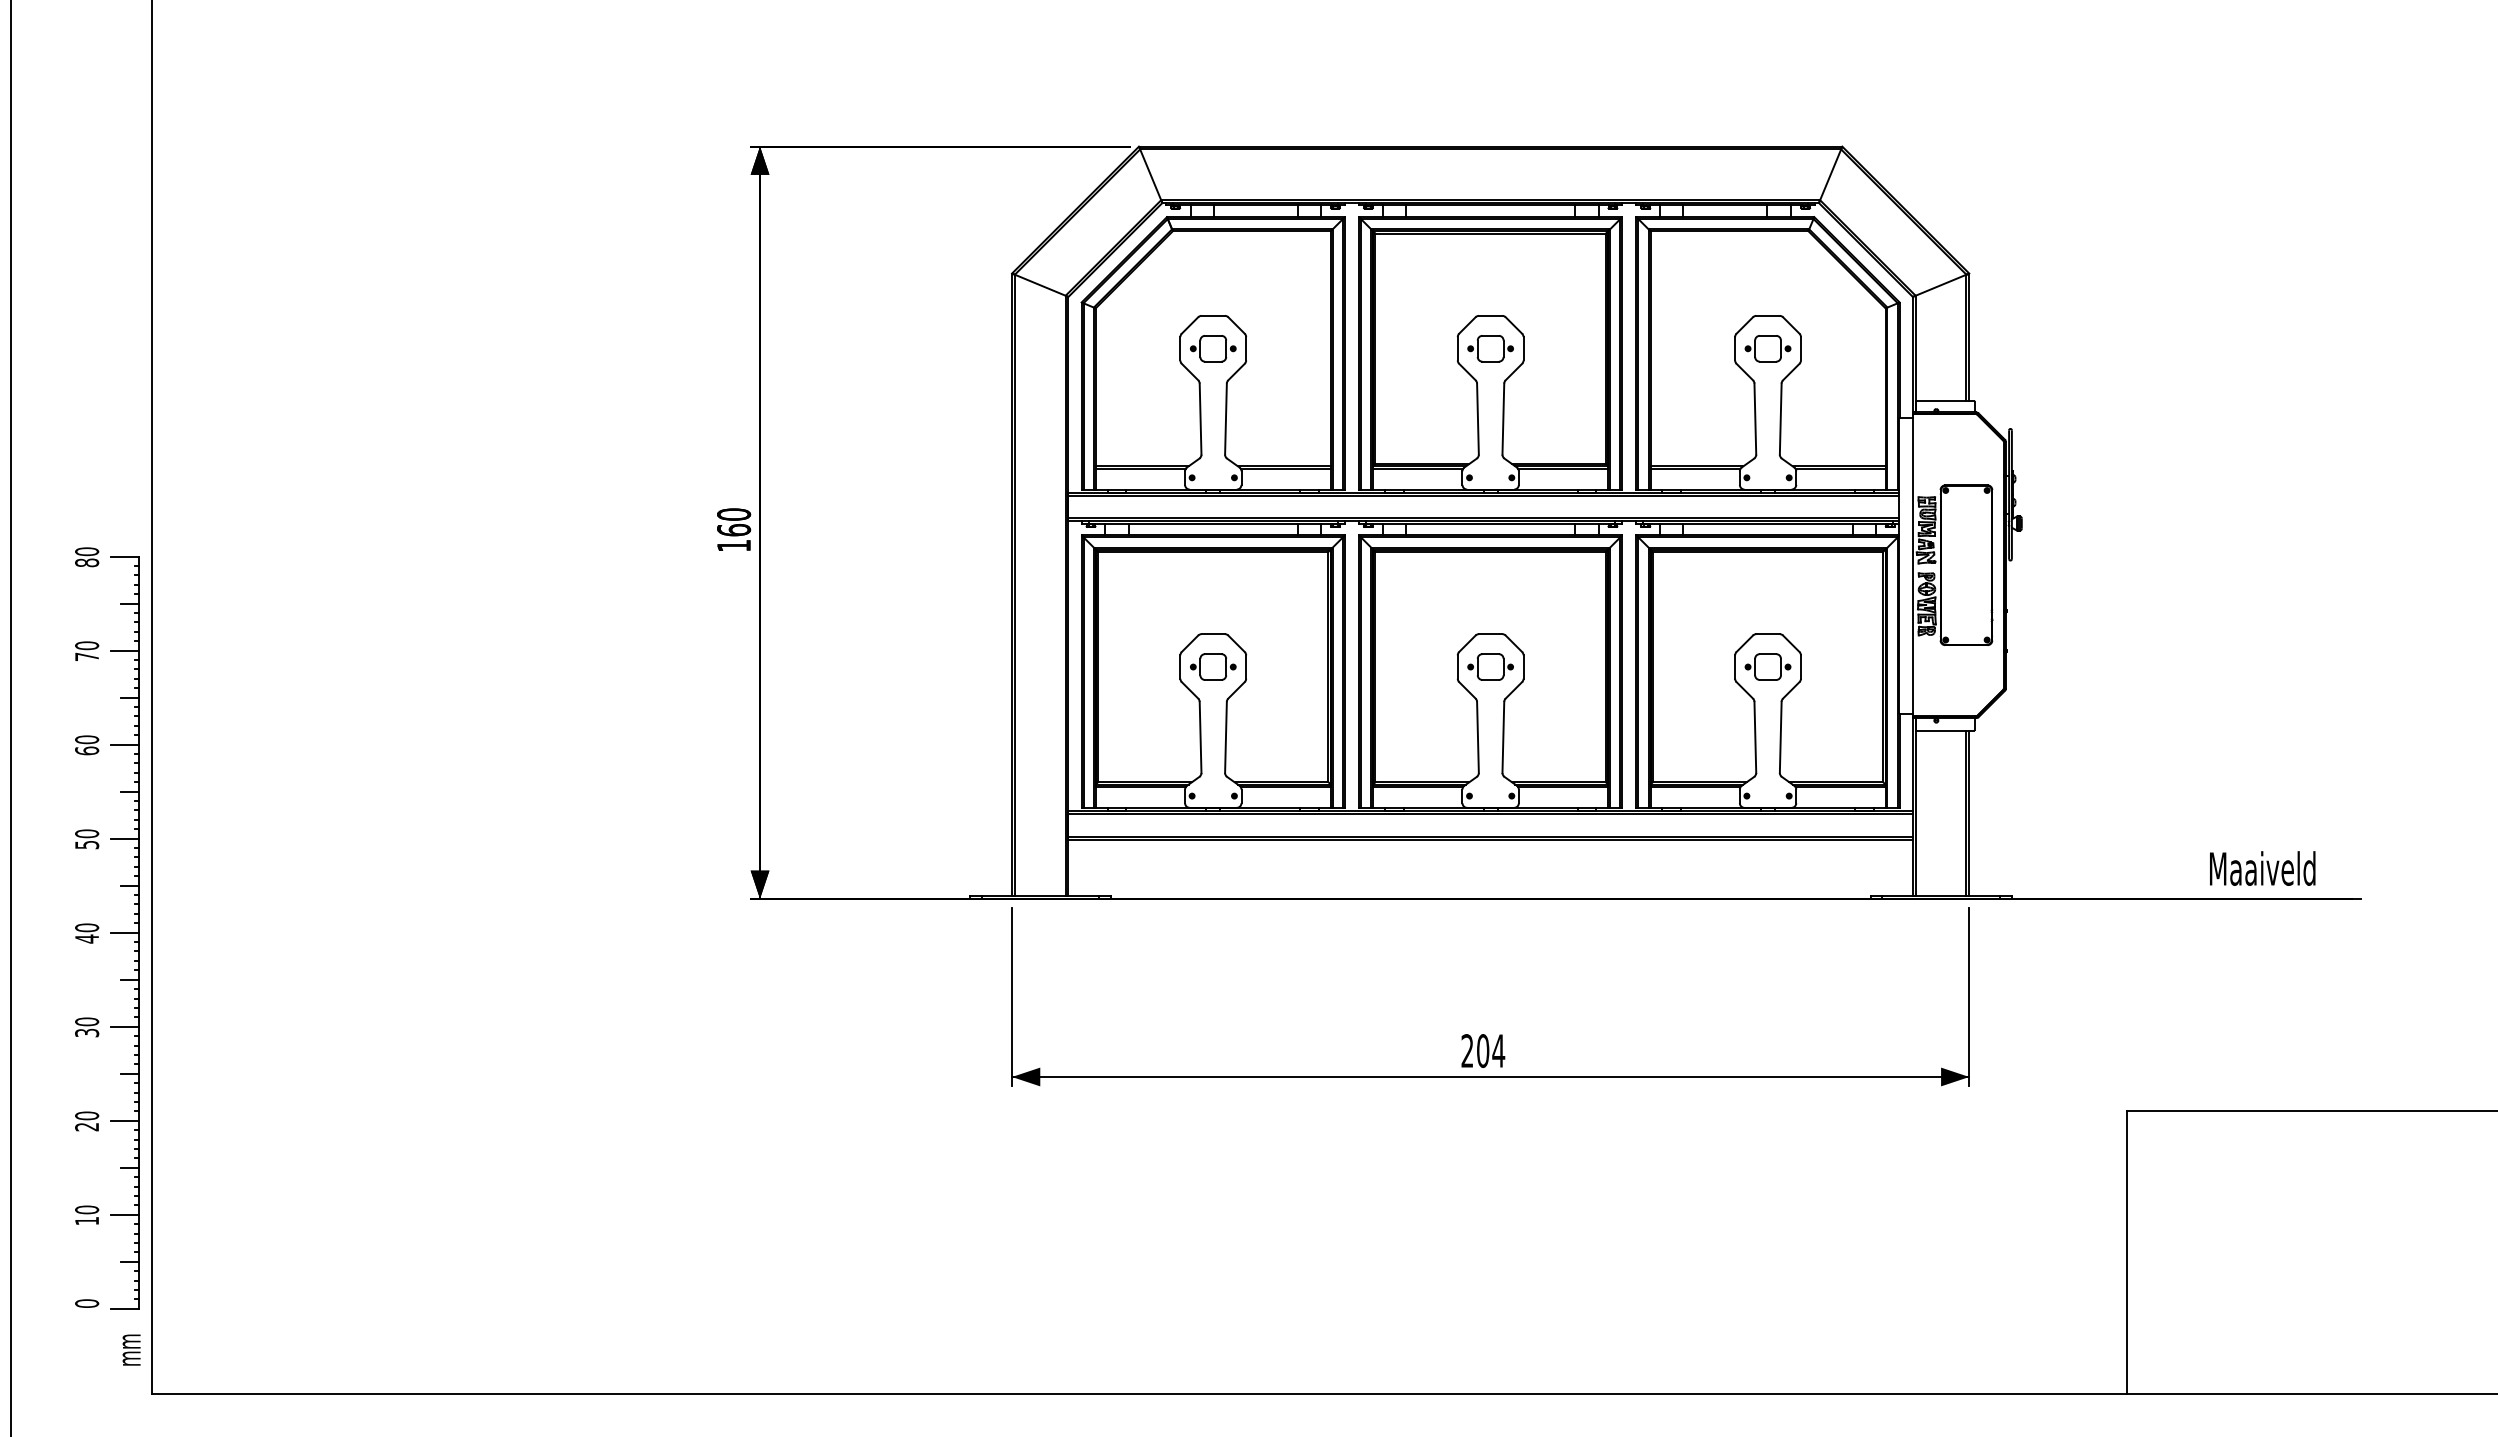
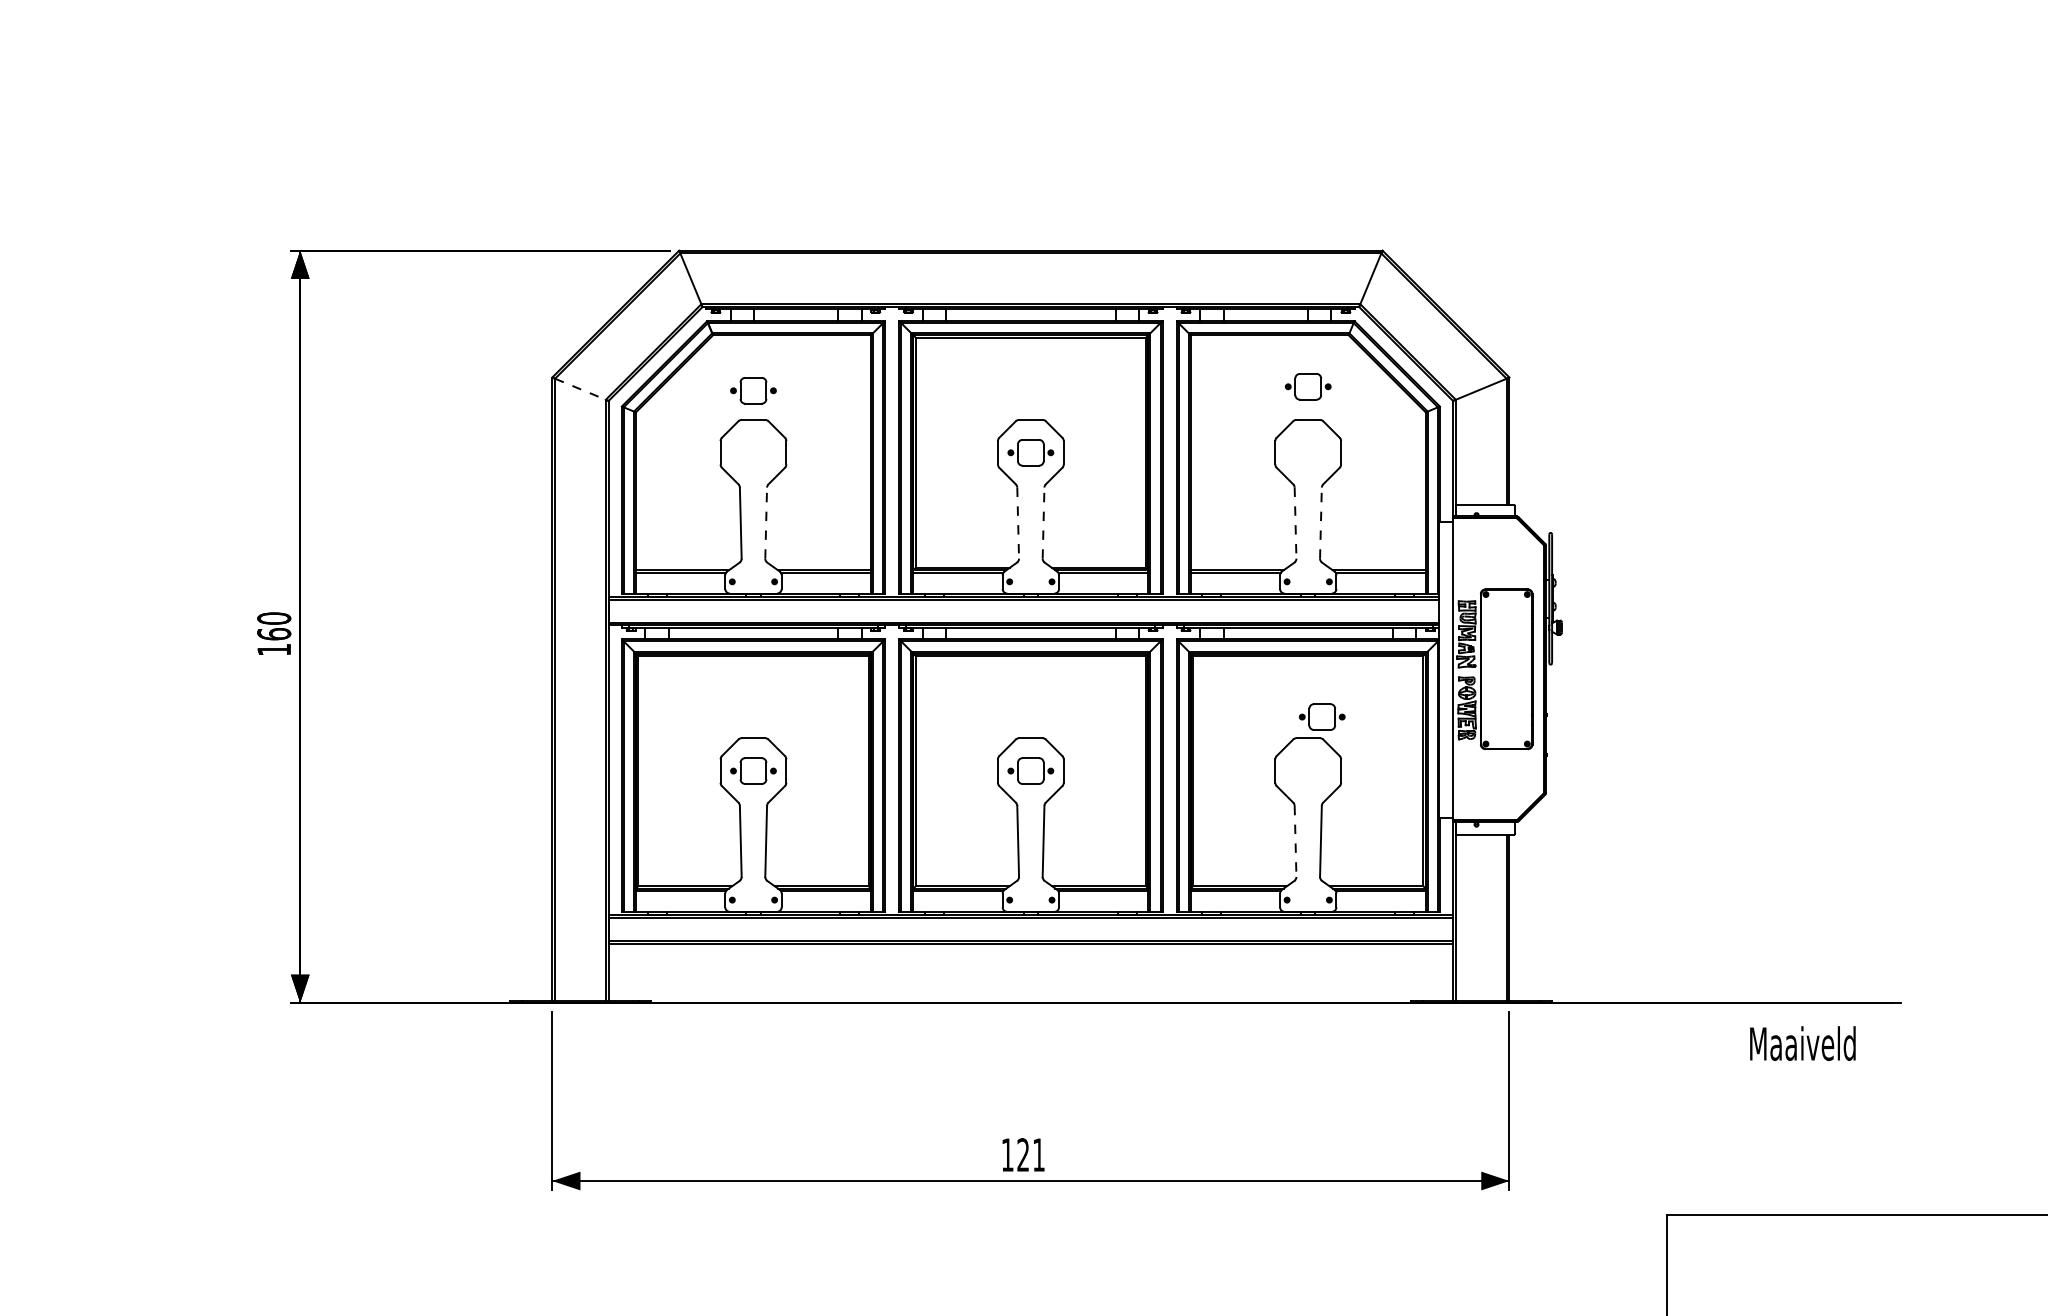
line: (1040, 285) -> (580, 389), solid -> dashed
part: (1213, 348) -> (753, 390), moved
part: (1767, 348) -> (1307, 386), moved
line: (1225, 419) -> (765, 523), solid -> dashed
line: (1477, 419) -> (1017, 523), solid -> dashed
line: (1503, 419) -> (1043, 523), solid -> dashed
line: (1755, 419) -> (1295, 523), solid -> dashed
line: (1780, 419) -> (1320, 523), solid -> dashed
part: (1767, 666) -> (1321, 716), moved
line: (1755, 737) -> (1295, 841), solid -> dashed
text: (2262, 868) -> (1802, 1043), moved
text: (1483, 1050) -> (1023, 1154), 204 -> 121

